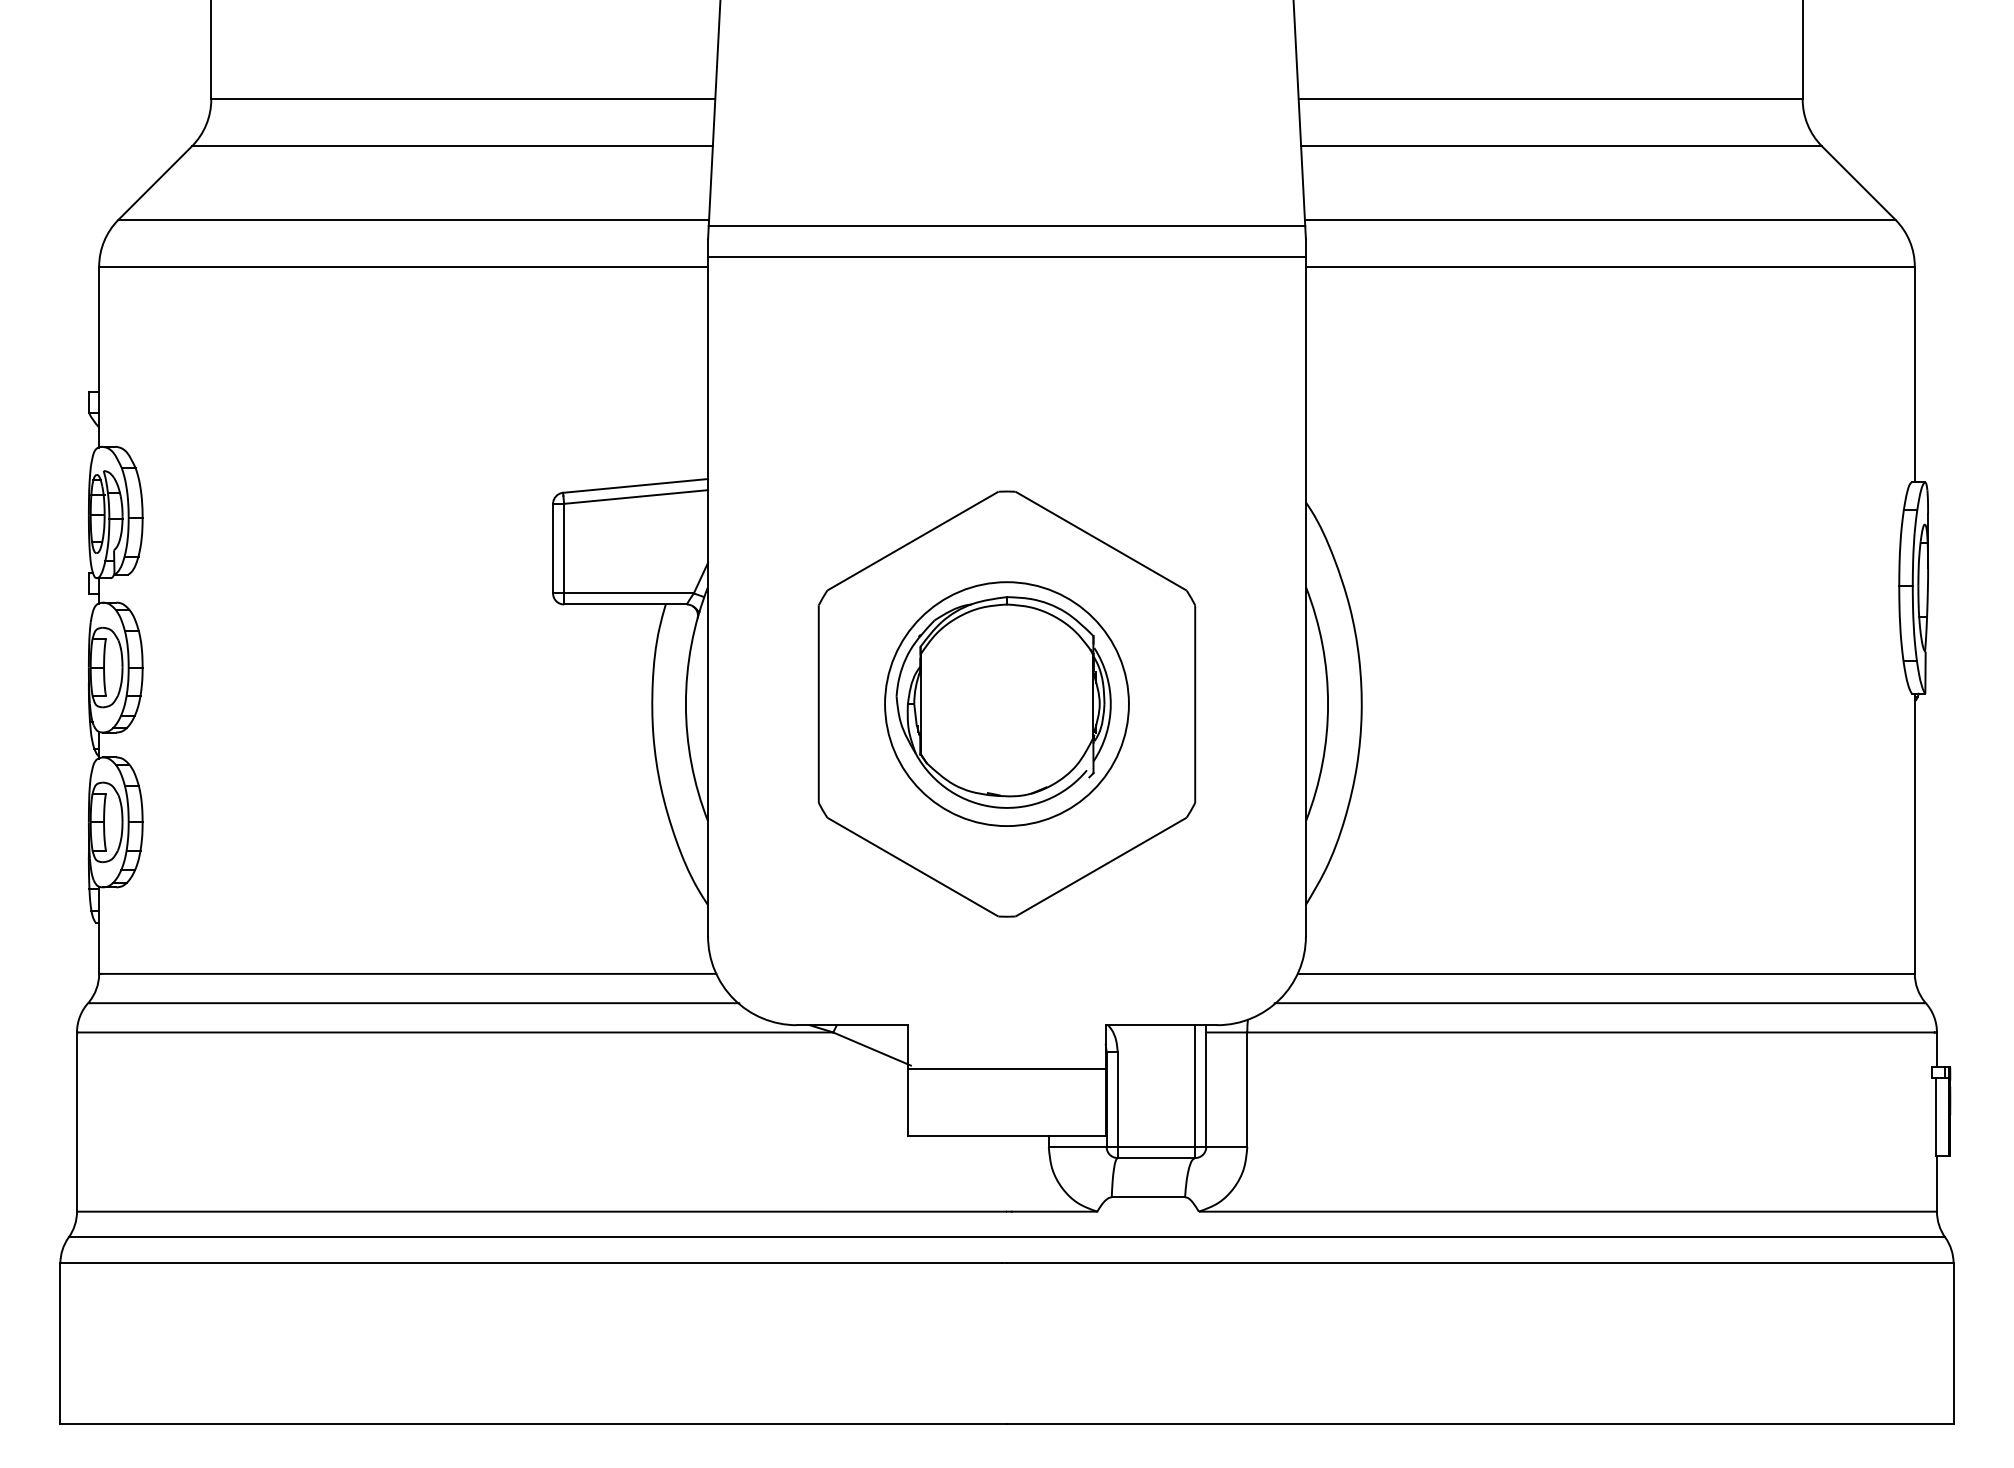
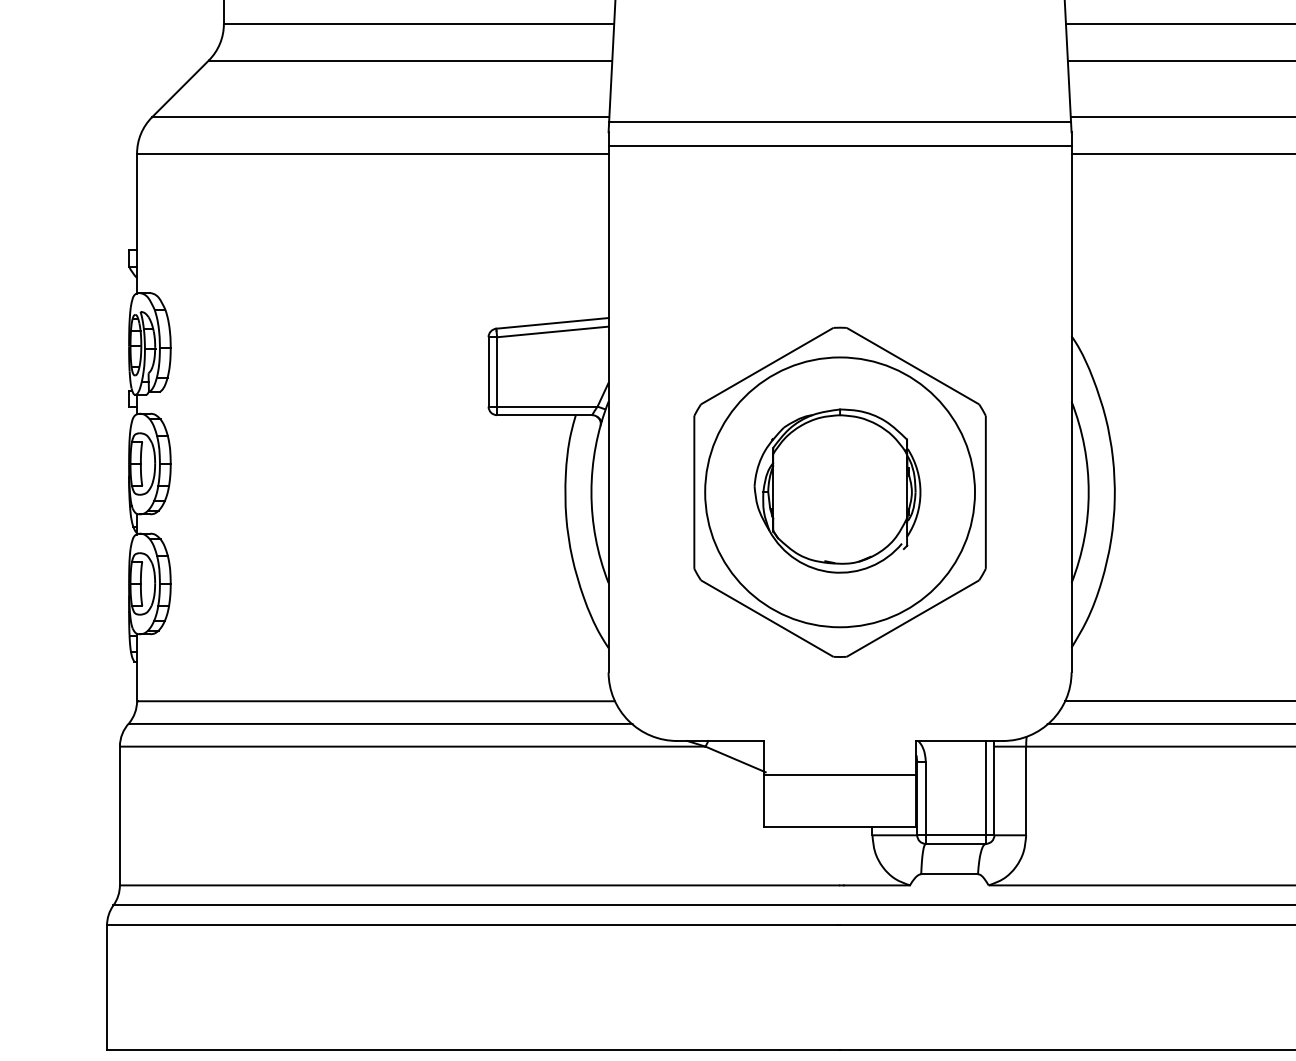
circle: (1006, 703) -> (839, 491), size x1.43

